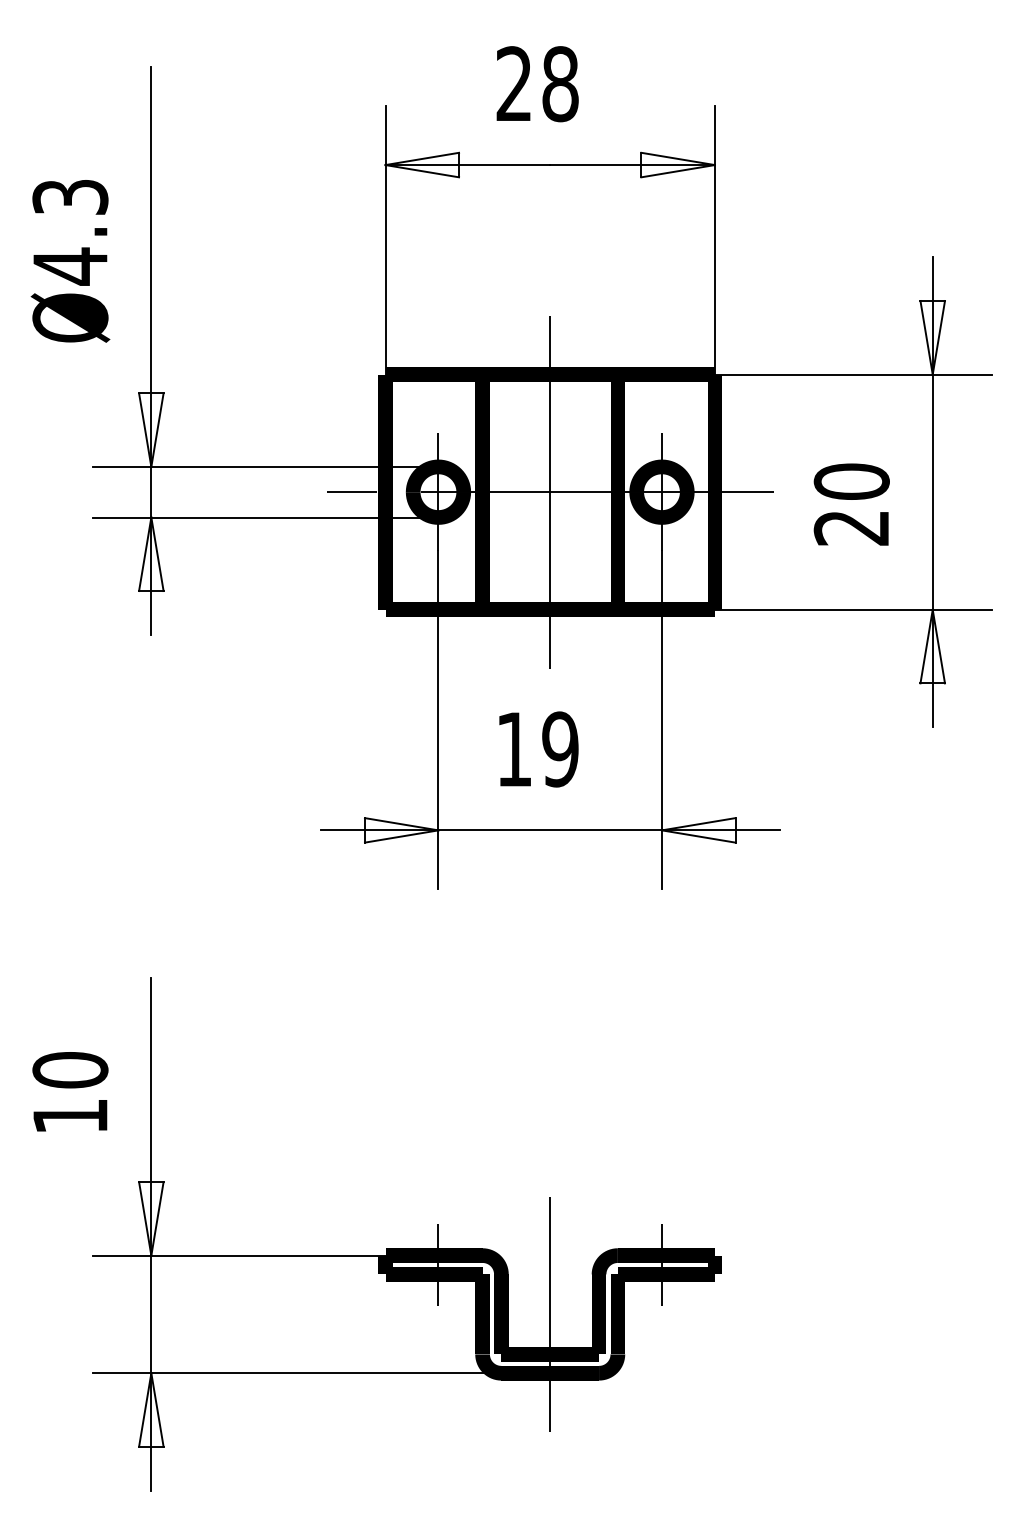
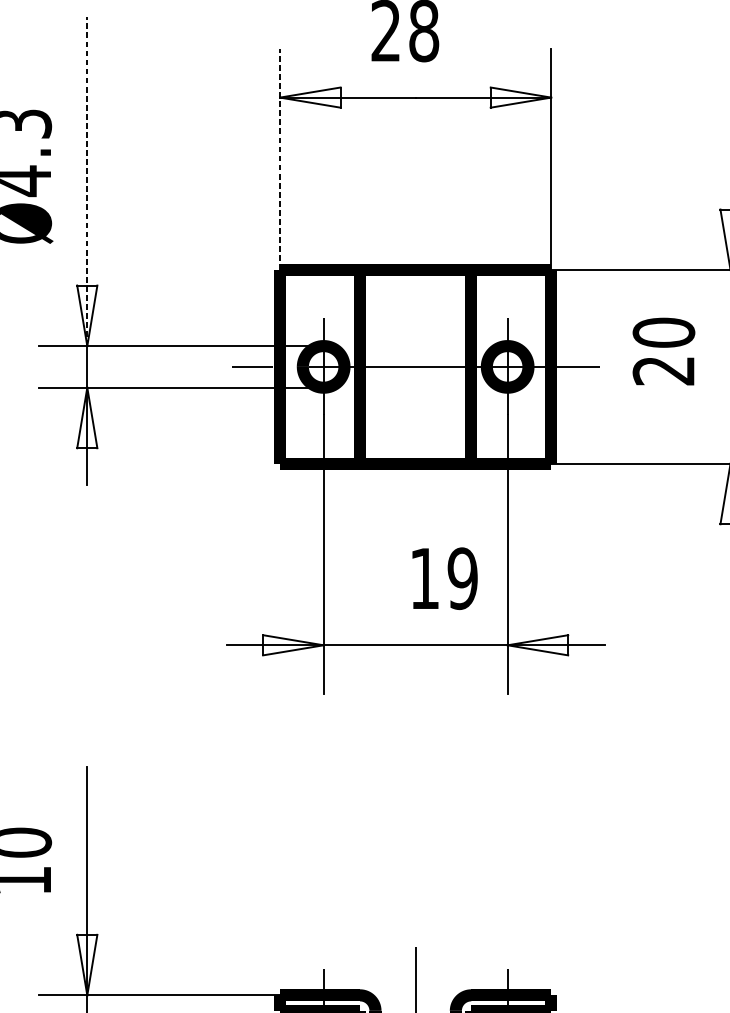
line: (385, 239) -> (280, 158), solid -> dashed
line: (151, 267) -> (87, 181), solid -> dashed
line: (550, 491) -> (415, 366), removed
text: (851, 504) -> (663, 351), moved
text: (538, 749) -> (444, 578), moved

